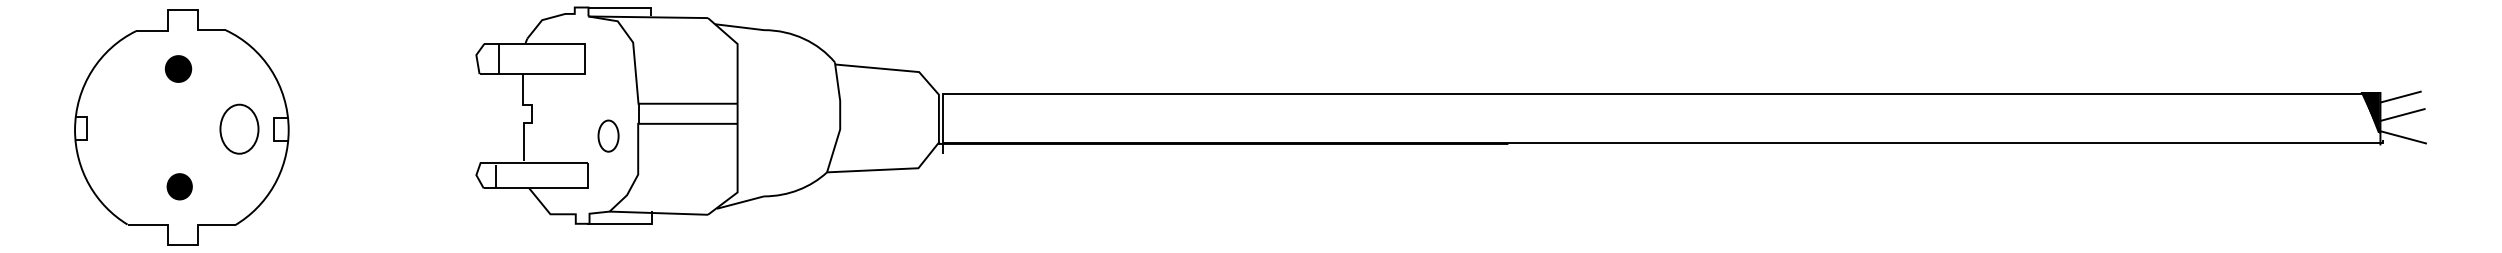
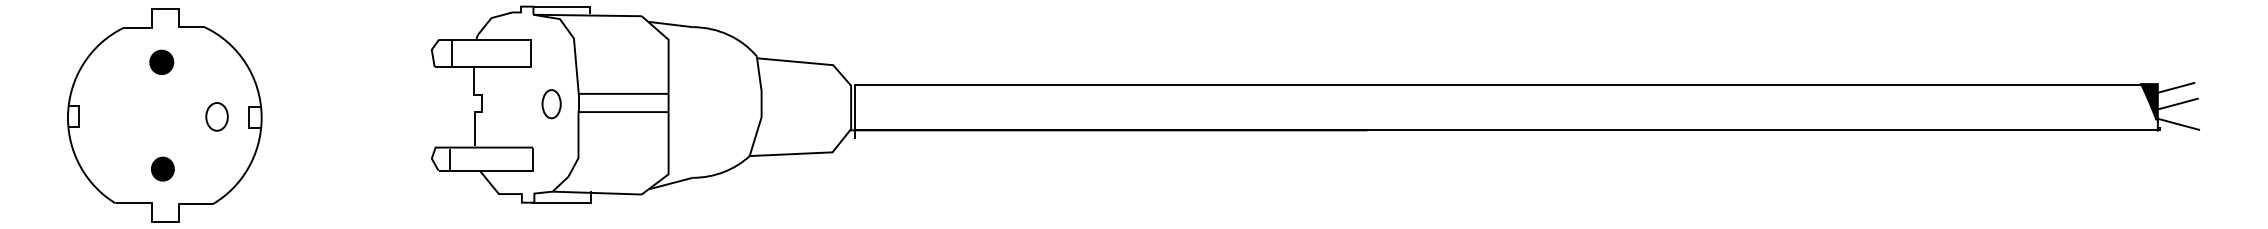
part: (239, 128) -> (217, 116), size x0.62
part: (608, 135) -> (551, 103), moved

